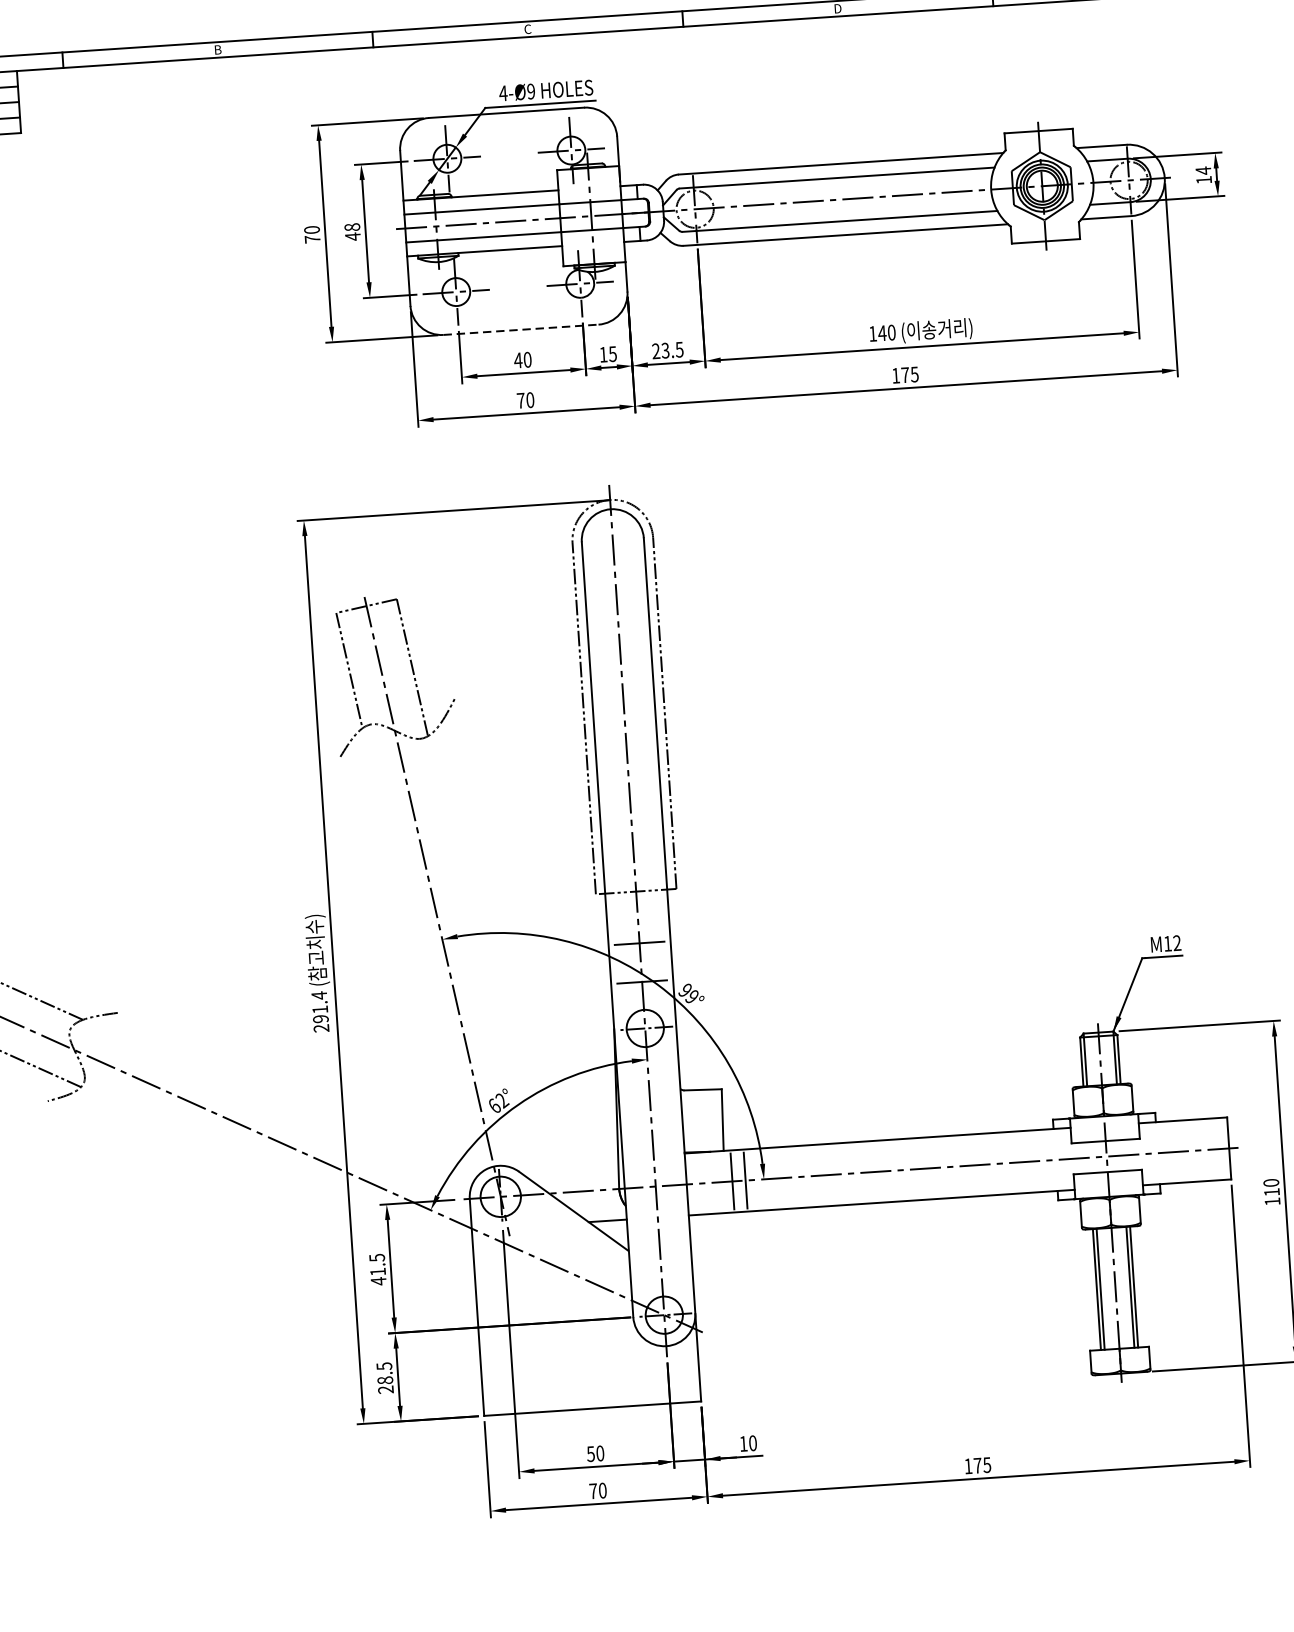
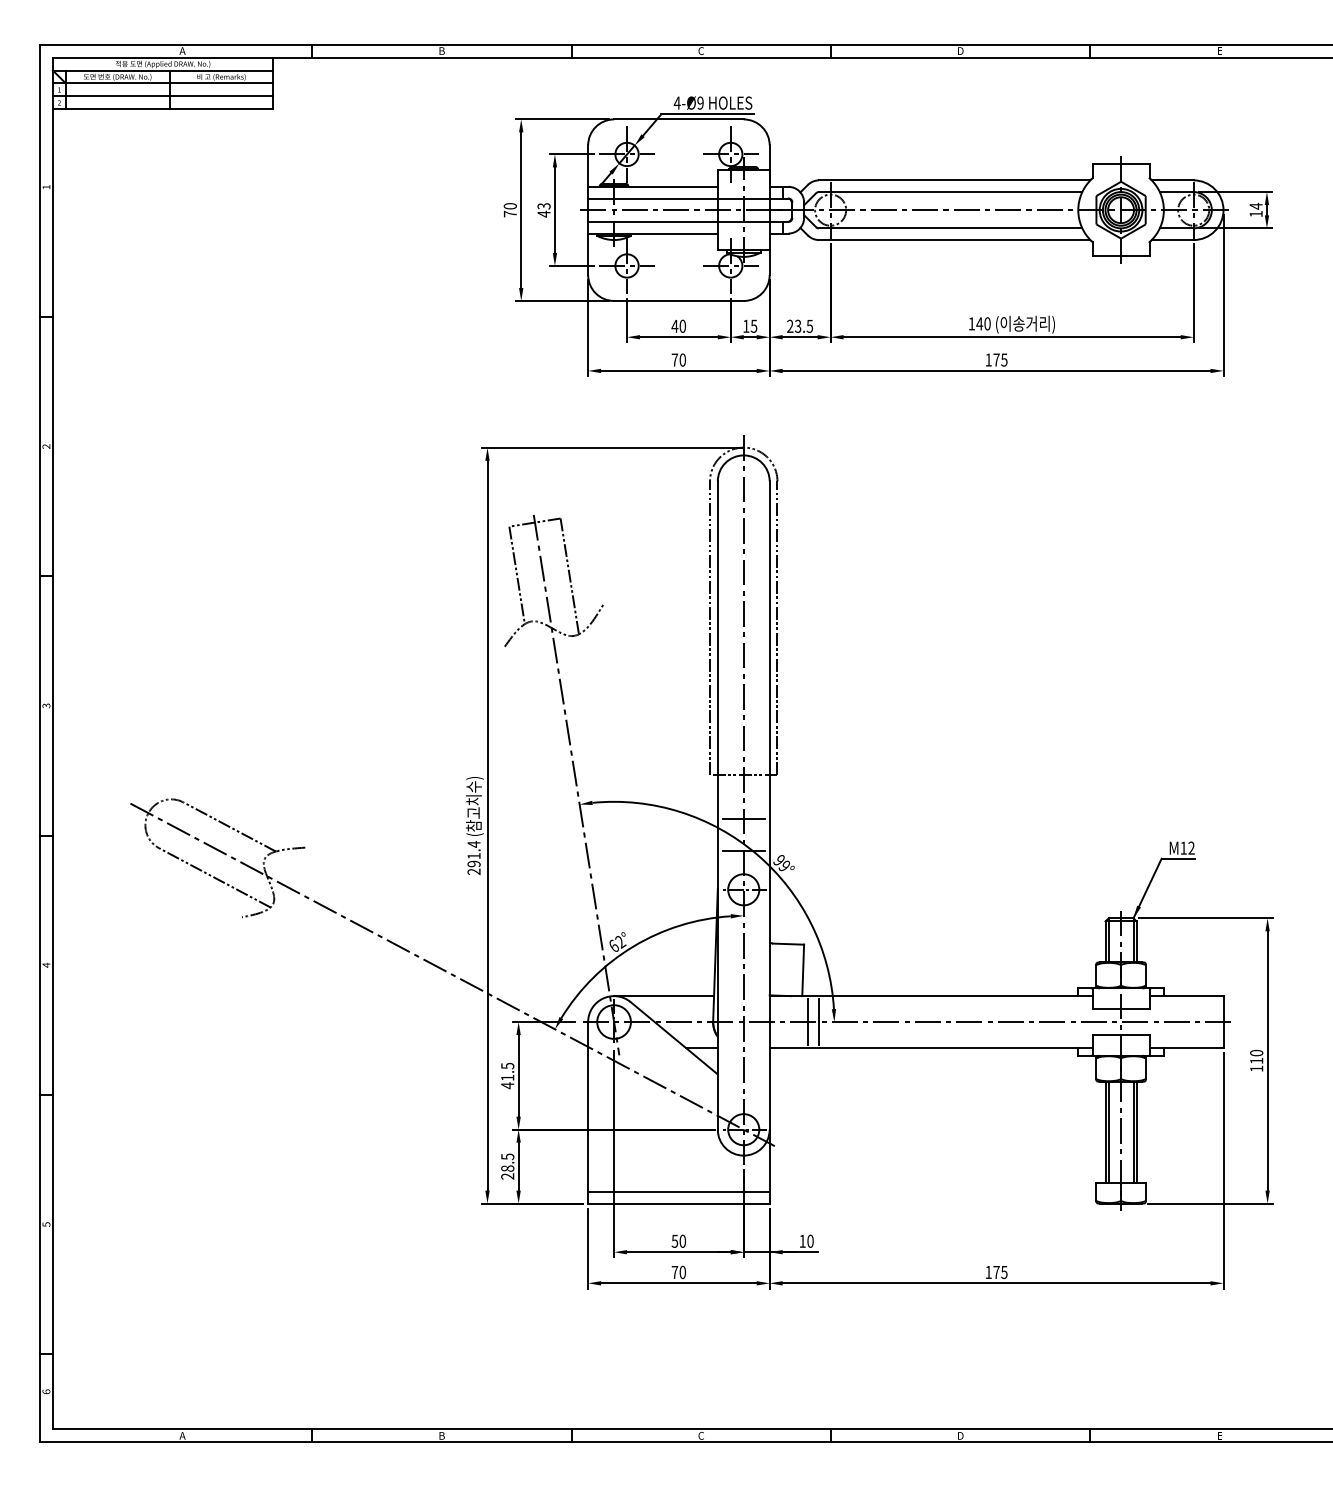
text: (351, 227) -> (543, 206), 48 -> 43
line: (520, 329) -> (678, 300), dashed -> solid
line: (559, 1162) -> (664, 996), added
line: (591, 1394) -> (678, 1191), added

